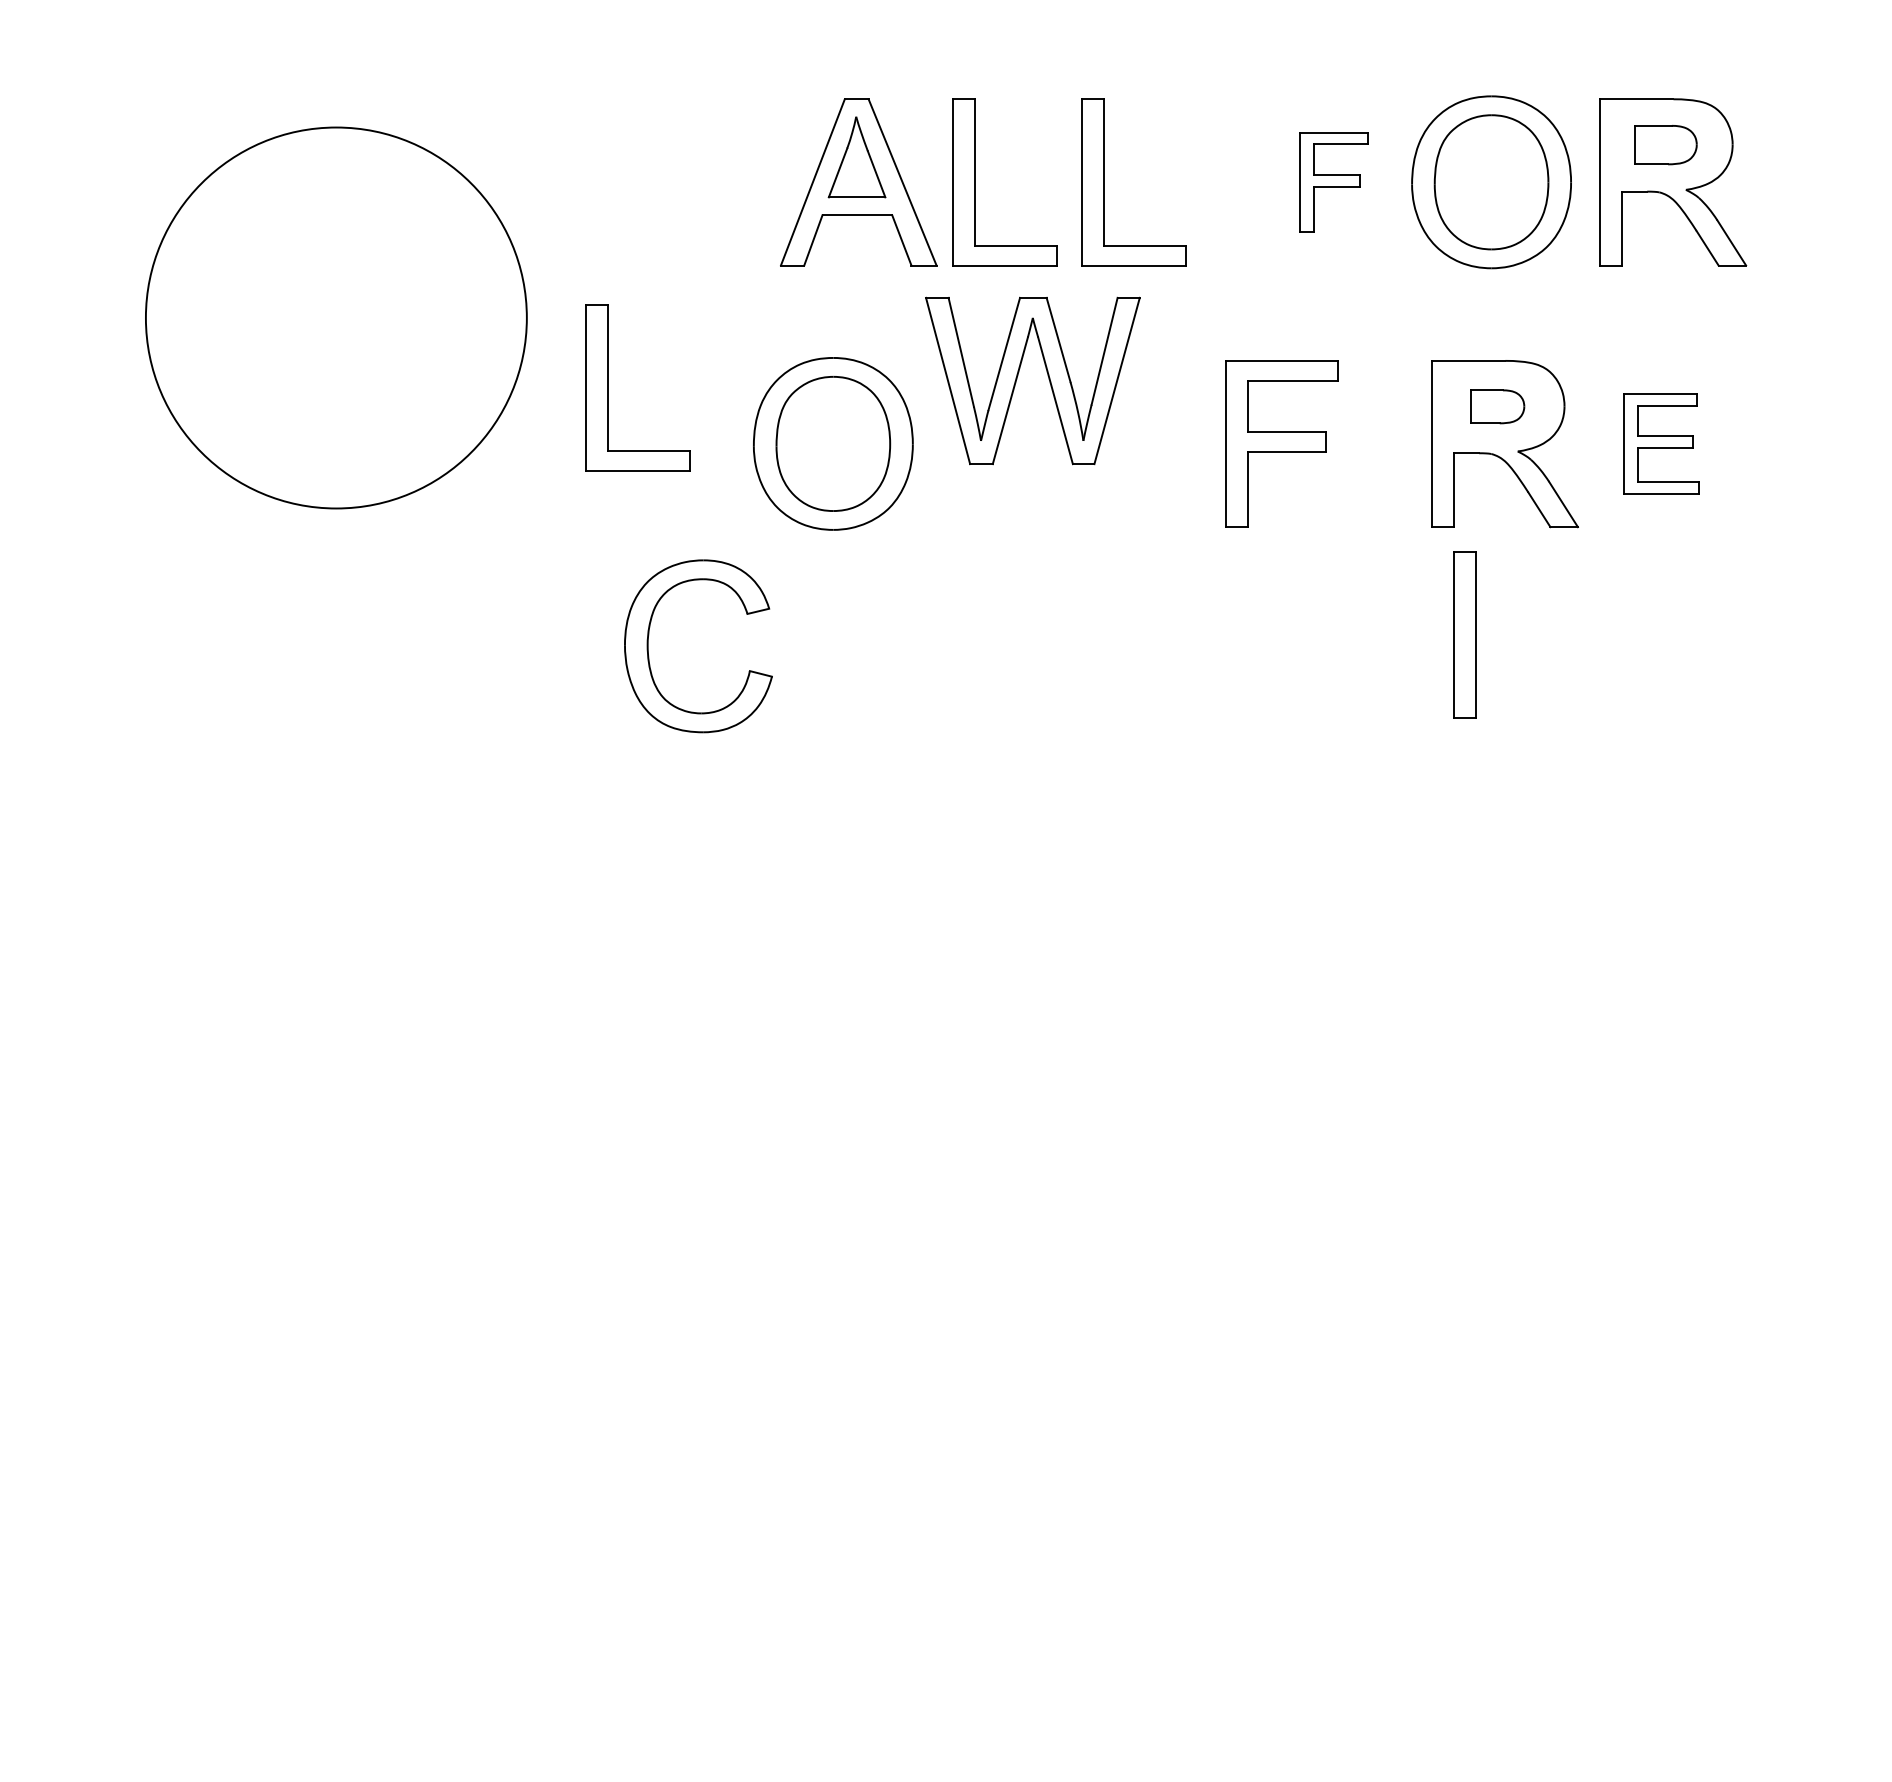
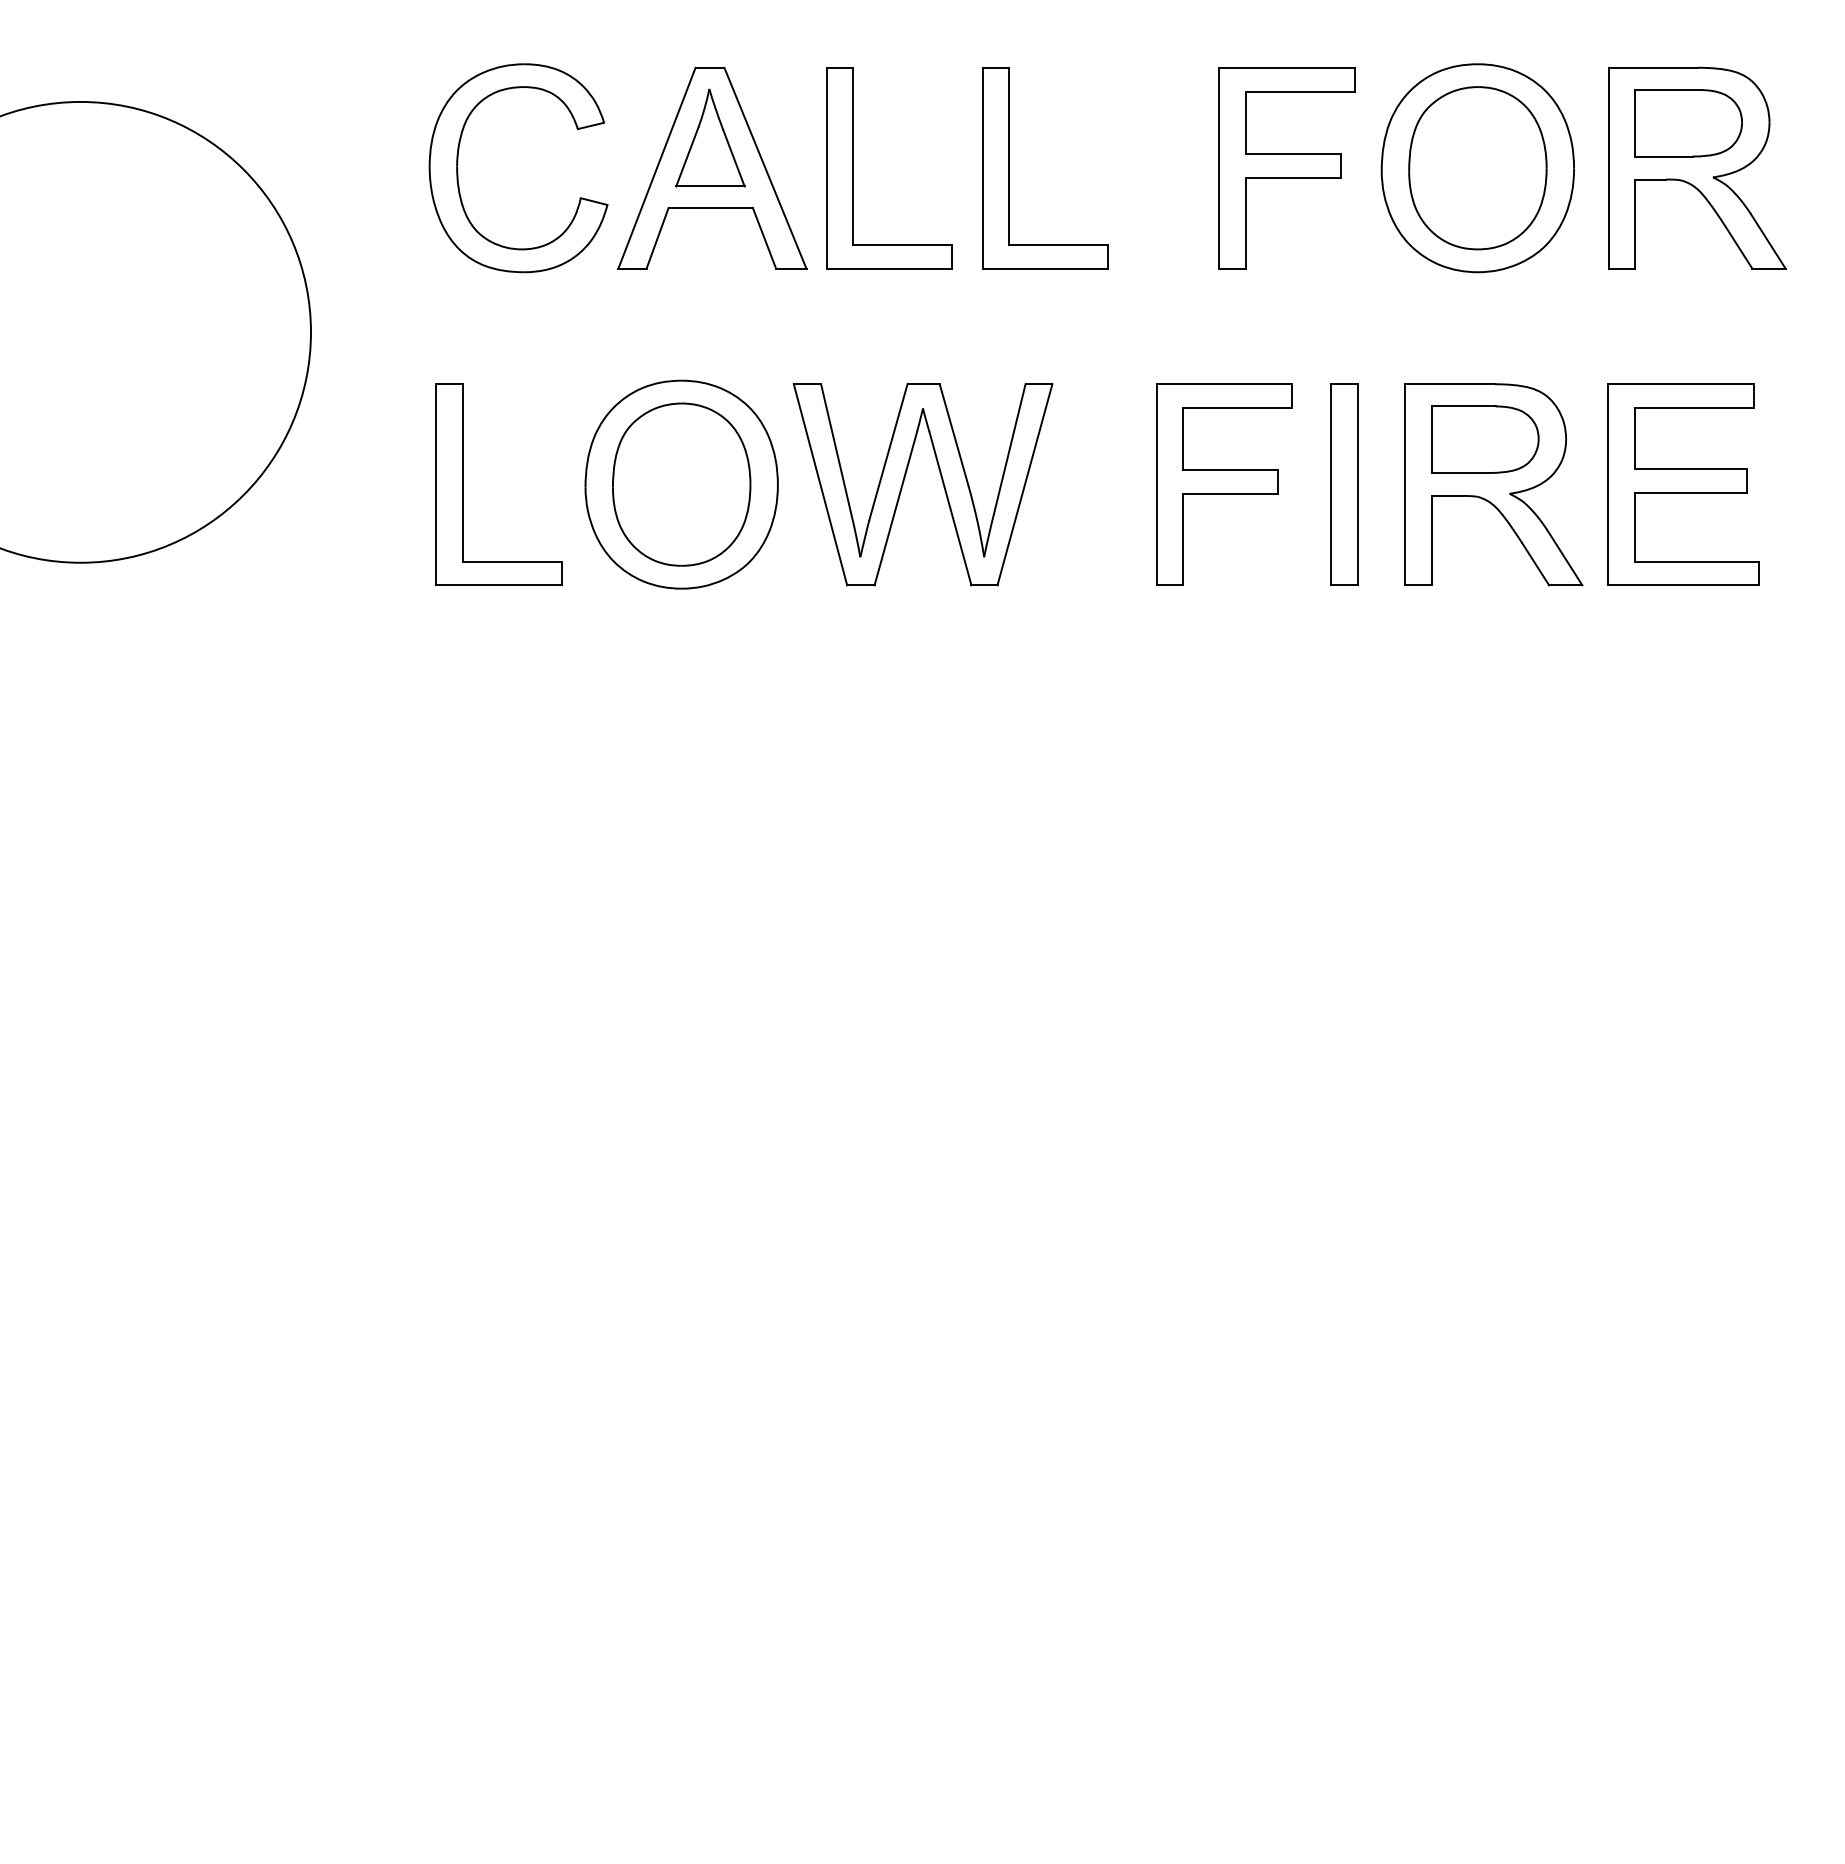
part: (1665, 144) -> (1688, 122), size x1.43
part: (1333, 182) -> (1286, 168), size x1.67
part: (1018, 375) -> (905, 478), moved
part: (608, 387) -> (462, 484), moved
part: (1497, 406) -> (1485, 439), size x1.67
part: (1661, 443) -> (1683, 484), size x1.67
part: (1464, 634) -> (1344, 484), moved
part: (648, 646) -> (458, 168), moved

